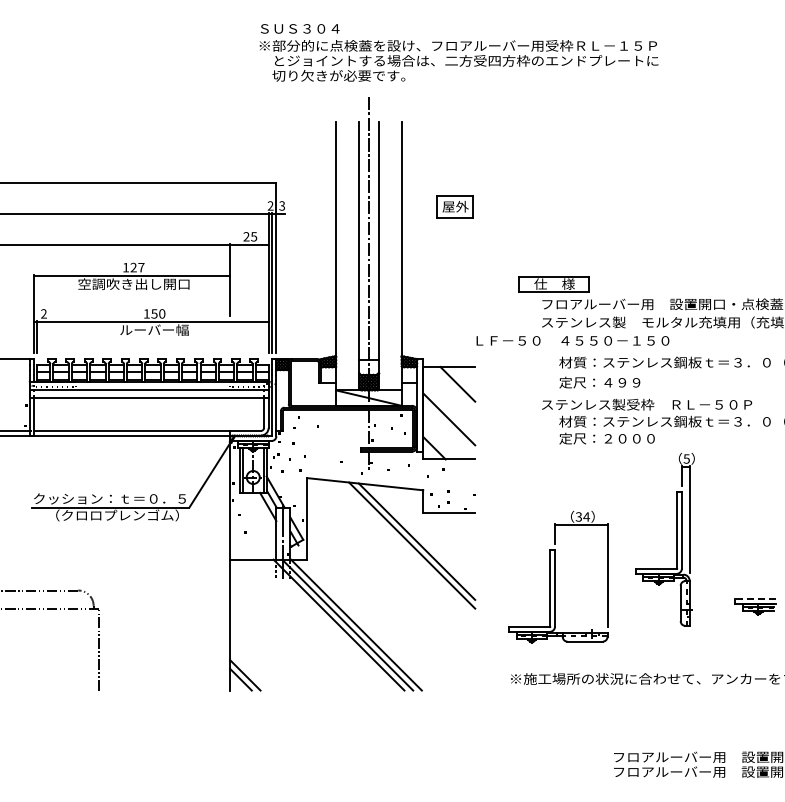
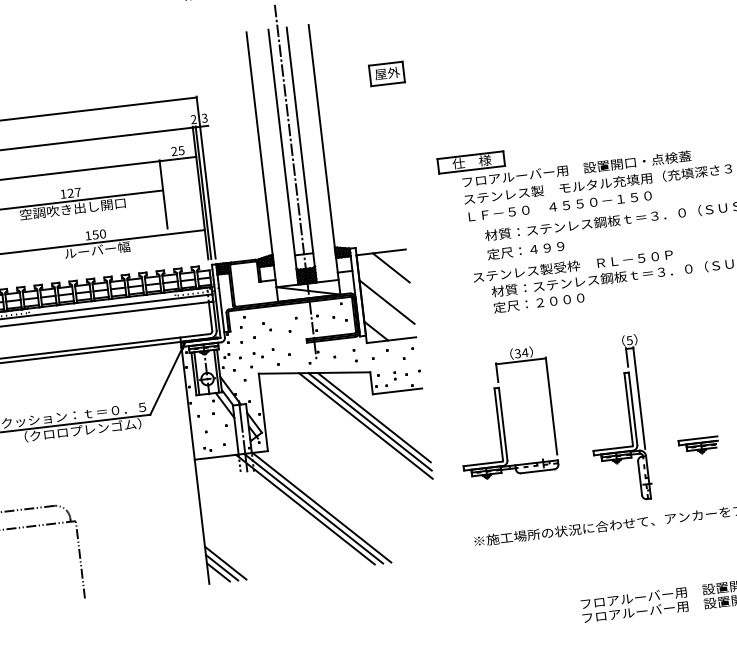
part: (454, 206) -> (386, 73), moved
text: (572, 340) -> (559, 205), moved
part: (448, 496) -> (394, 375), size x0.62
line: (421, 537) -> (373, 417), added
part: (676, 539) -> (628, 418), moved
part: (558, 577) -> (505, 413), moved
line: (755, 599) -> (697, 438), dashed -> solid
line: (249, 670) -> (225, 562), added

